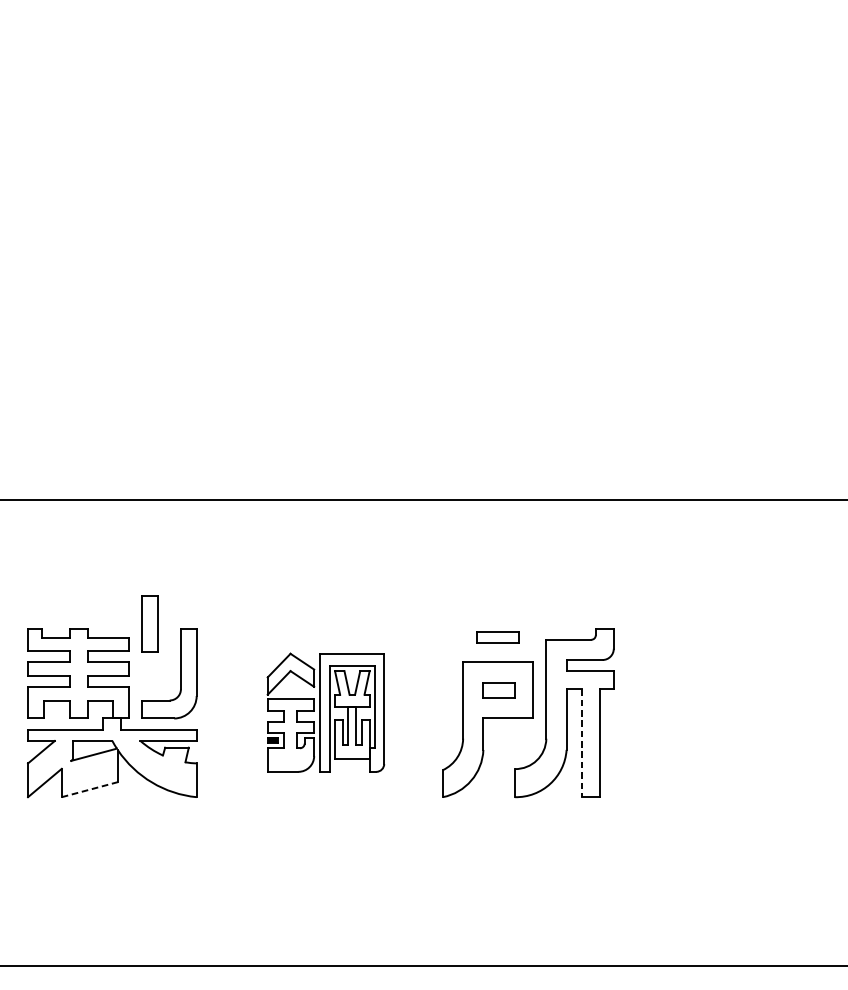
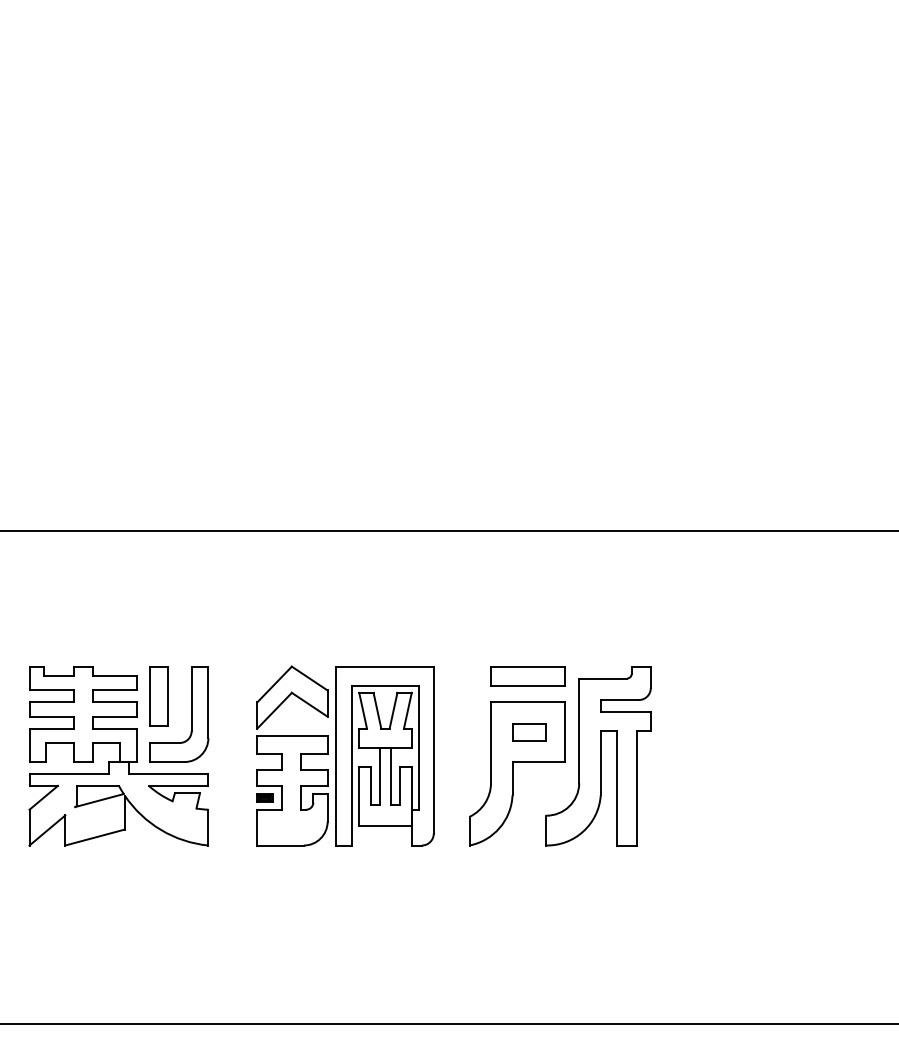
part: (149, 623) -> (158, 696), moved
part: (497, 637) -> (527, 676), size x1.67
part: (325, 712) -> (345, 755), size x1.43
line: (582, 743) -> (617, 788), dashed -> solid
line: (90, 789) -> (95, 837), dashed -> solid

